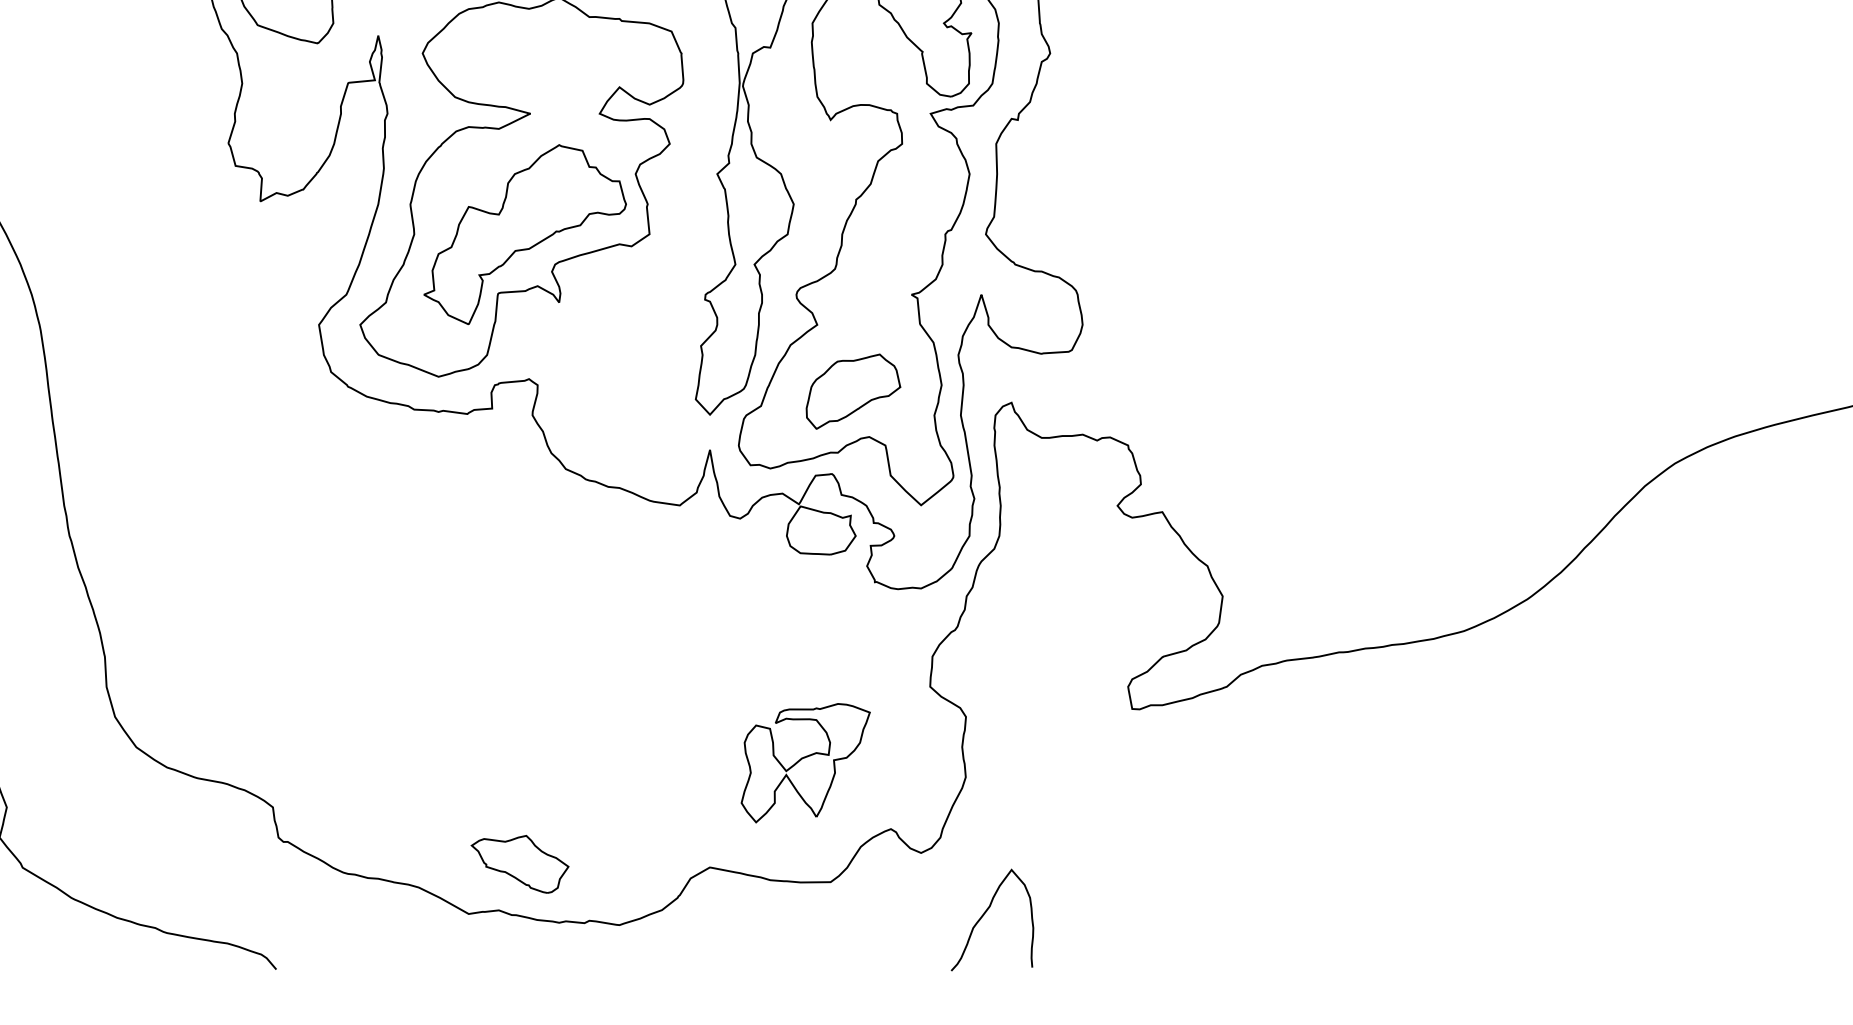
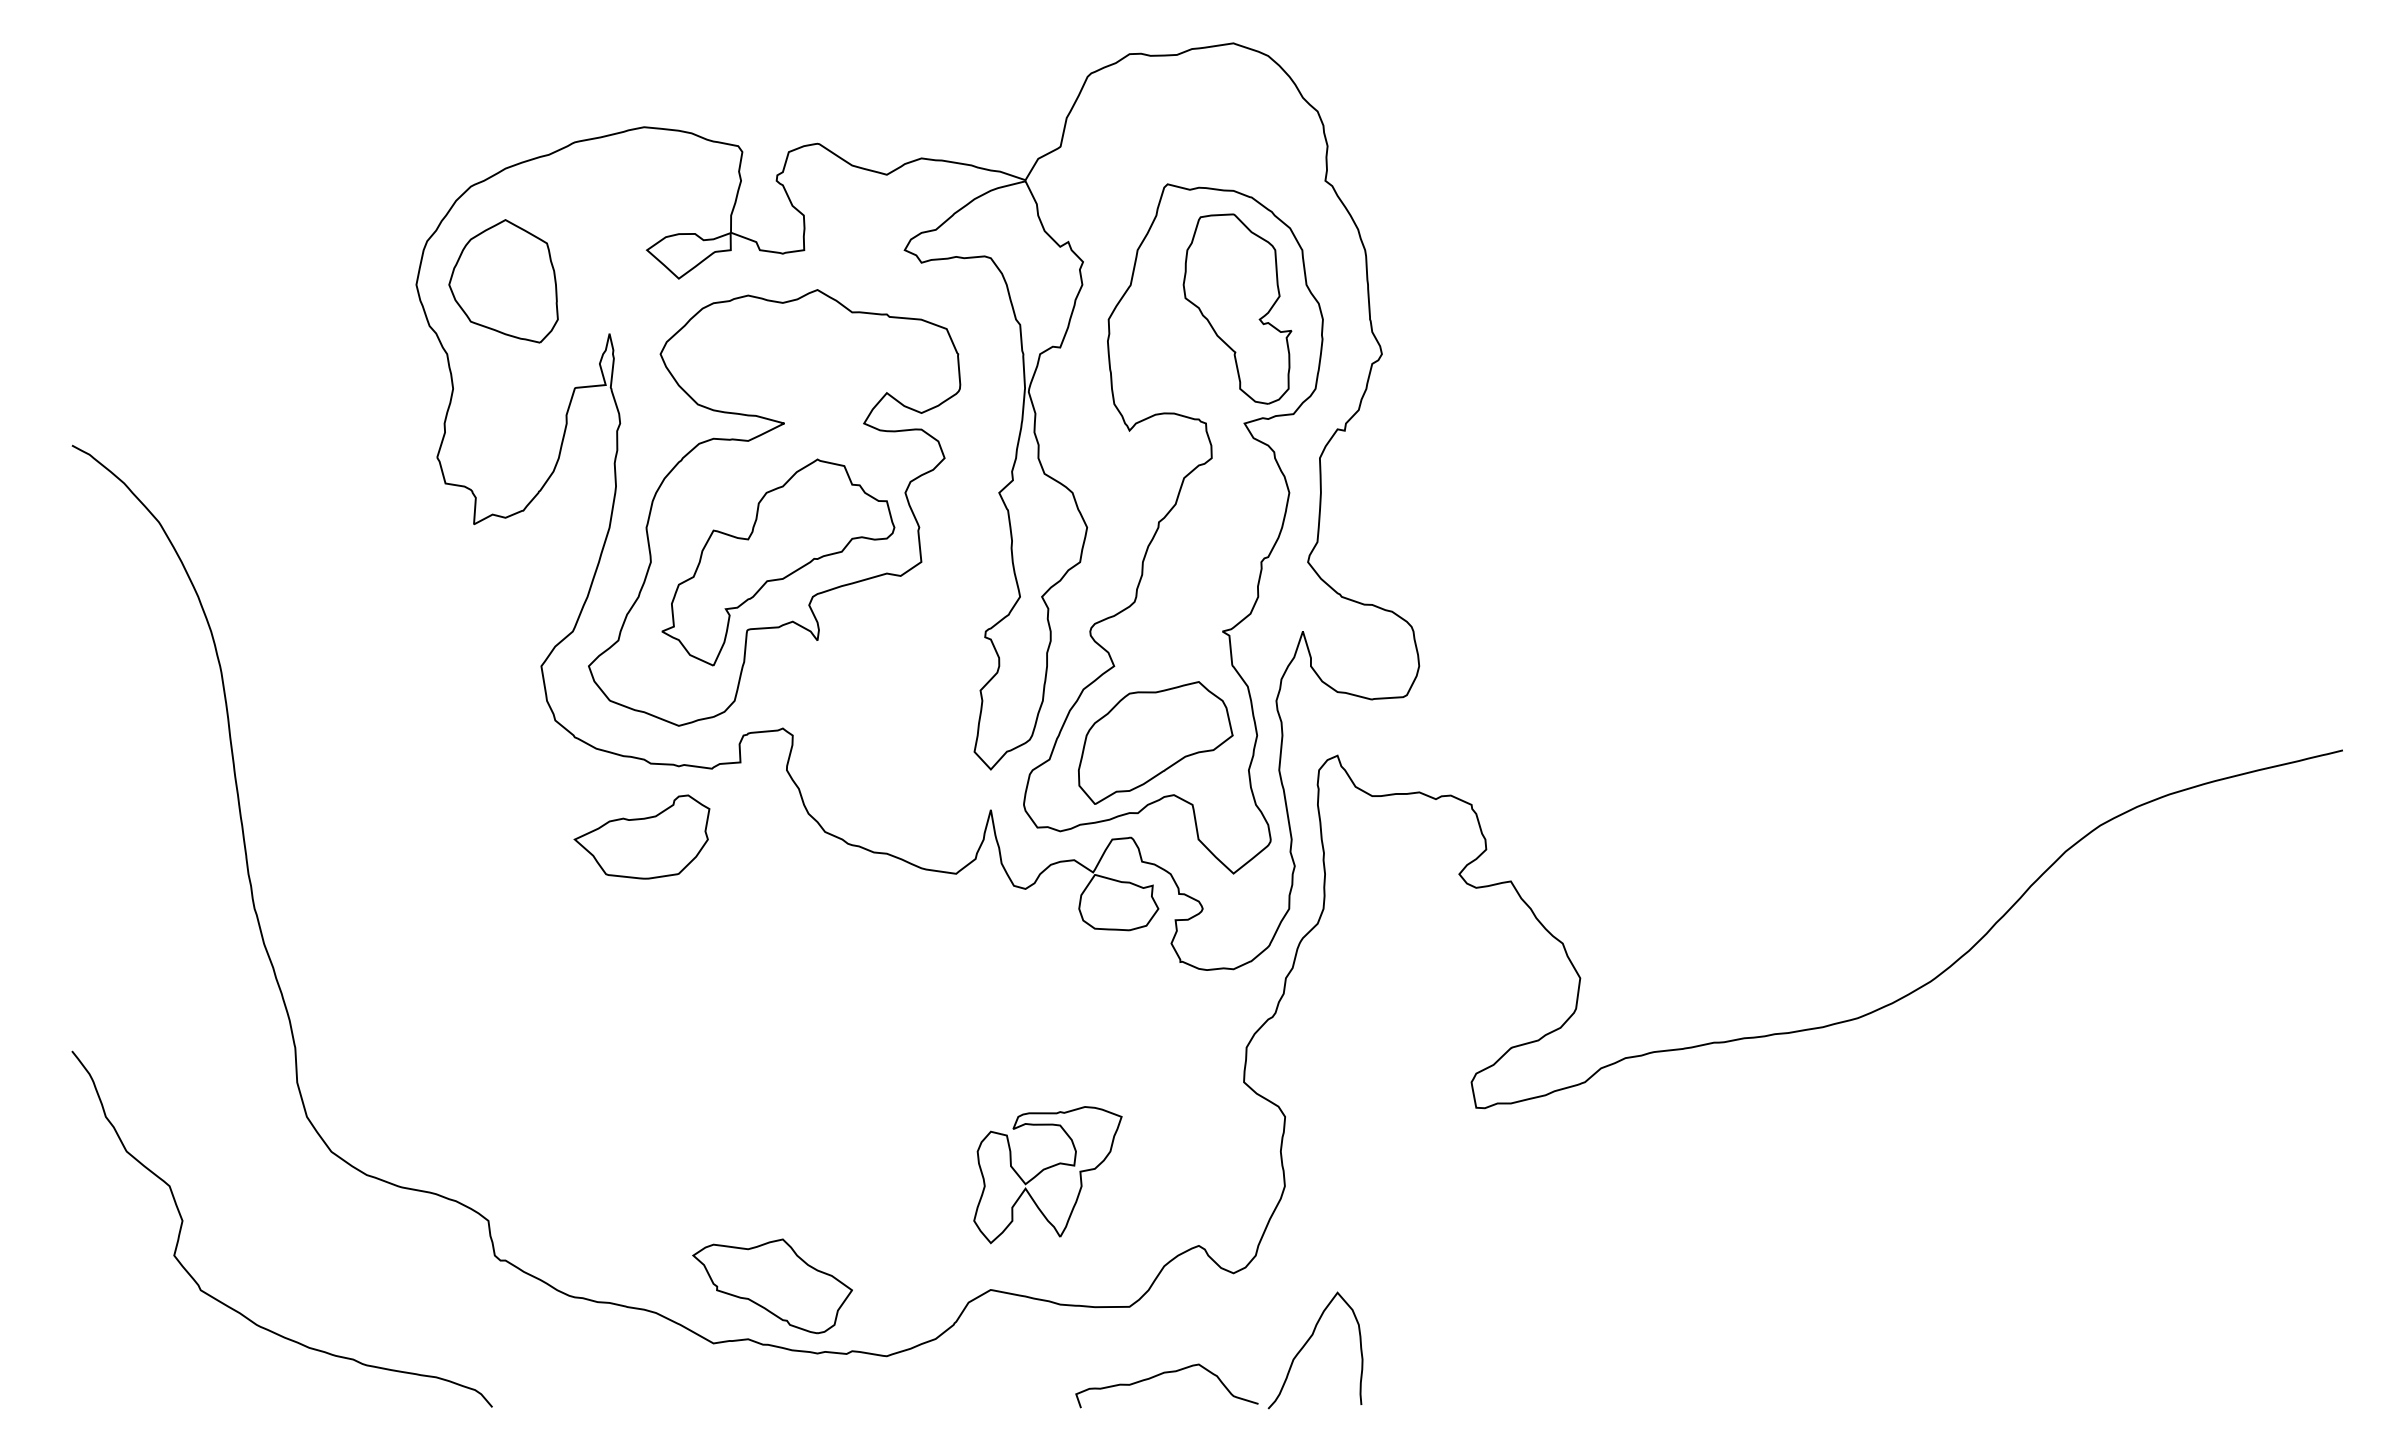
part: (853, 391) -> (1155, 742), size x1.43
part: (406, 473) -> (641, 836), added
part: (805, 763) -> (1047, 1175), moved
part: (520, 864) -> (772, 1286), size x1.43
curve: (857, 941) -> (1160, 1375), added

